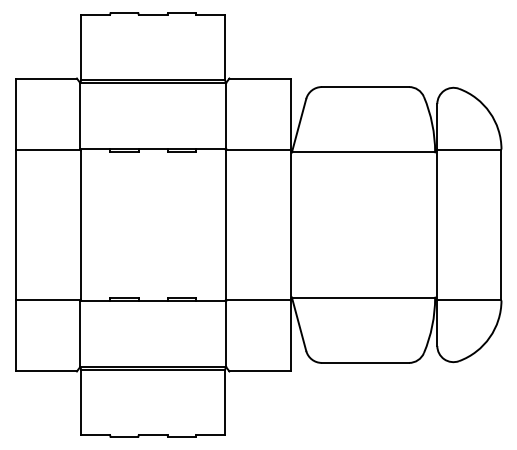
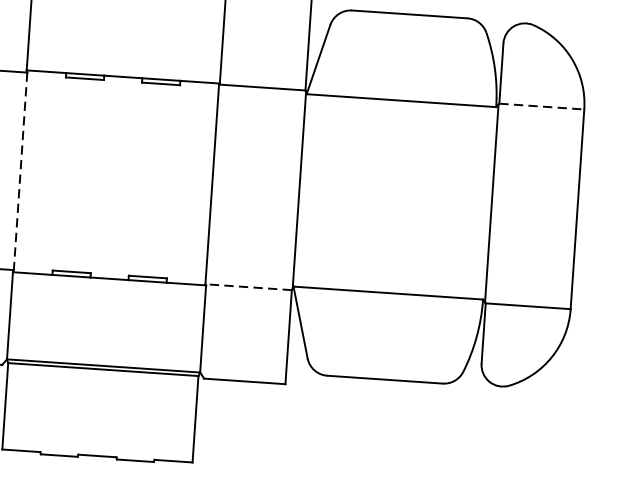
line: (469, 149) -> (541, 106), solid -> dashed
line: (80, 224) -> (20, 170), solid -> dashed
line: (258, 300) -> (249, 287), solid -> dashed

